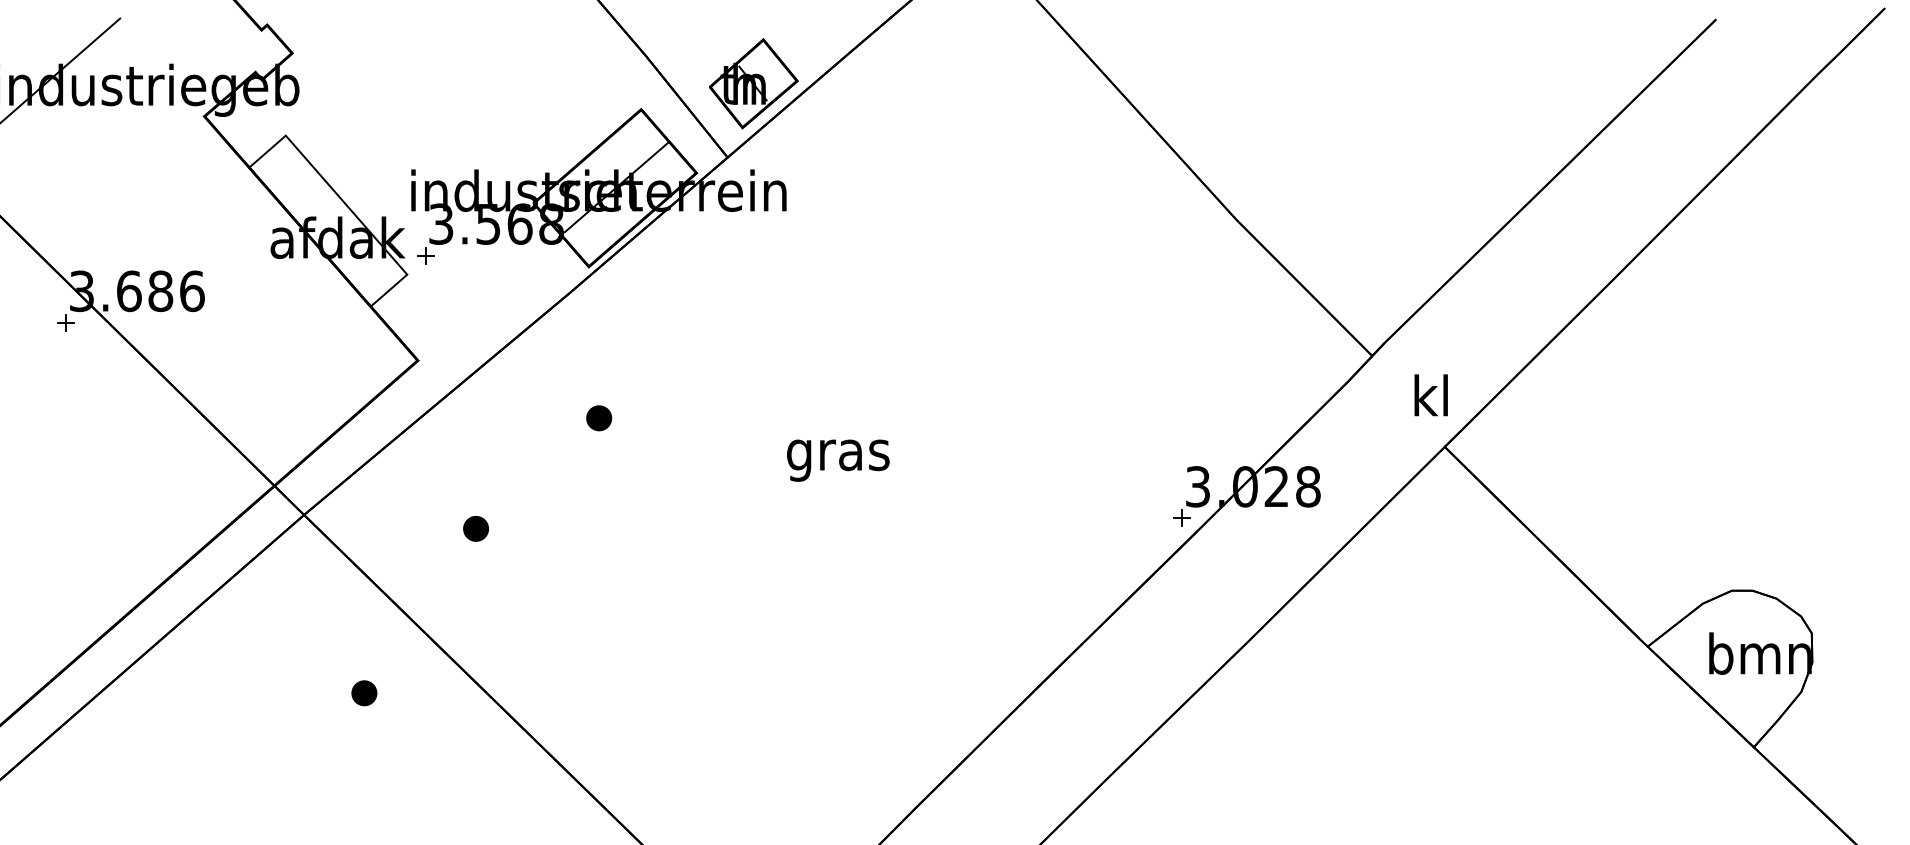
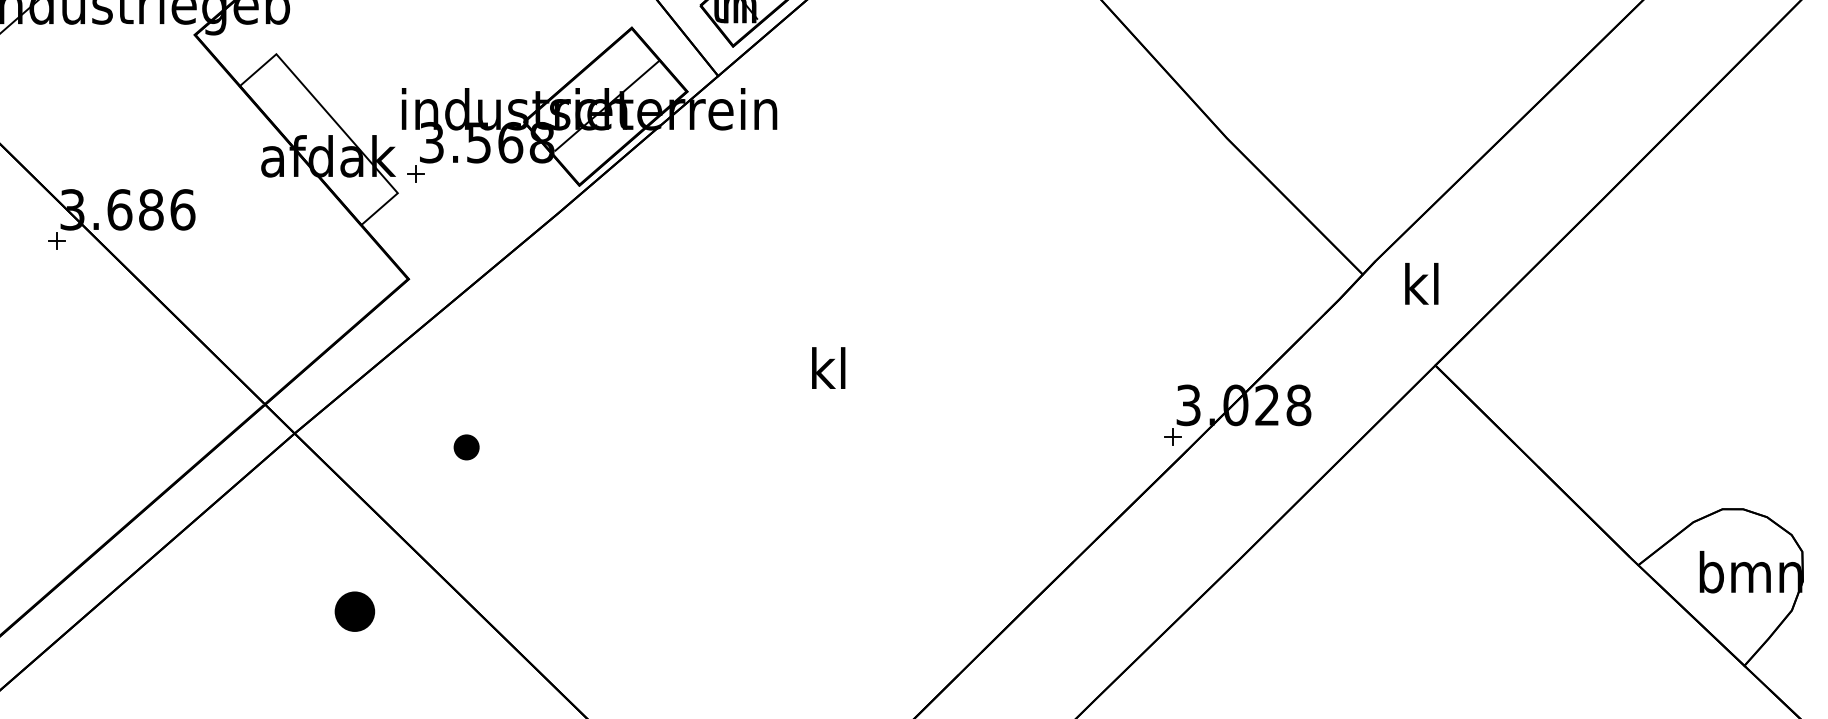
text: (1430, 395) -> (1421, 284), moved
part: (599, 418) -> (590, 337), removed
text: (838, 454) -> (829, 373), gras -> kl
part: (364, 693) -> (355, 612), size x1.6

